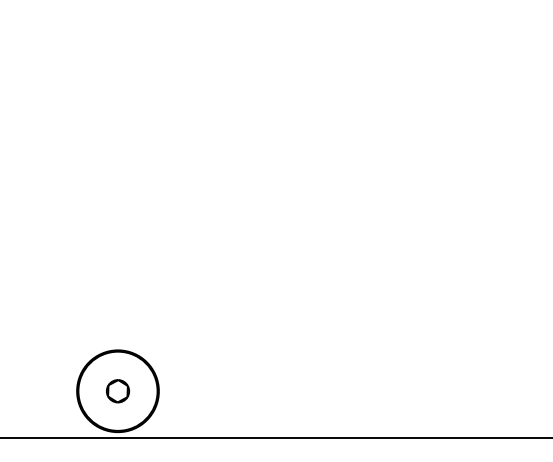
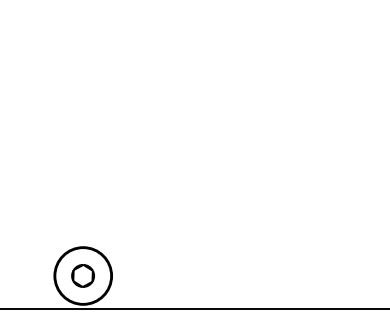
part: (118, 391) -> (83, 276), size x1.4

